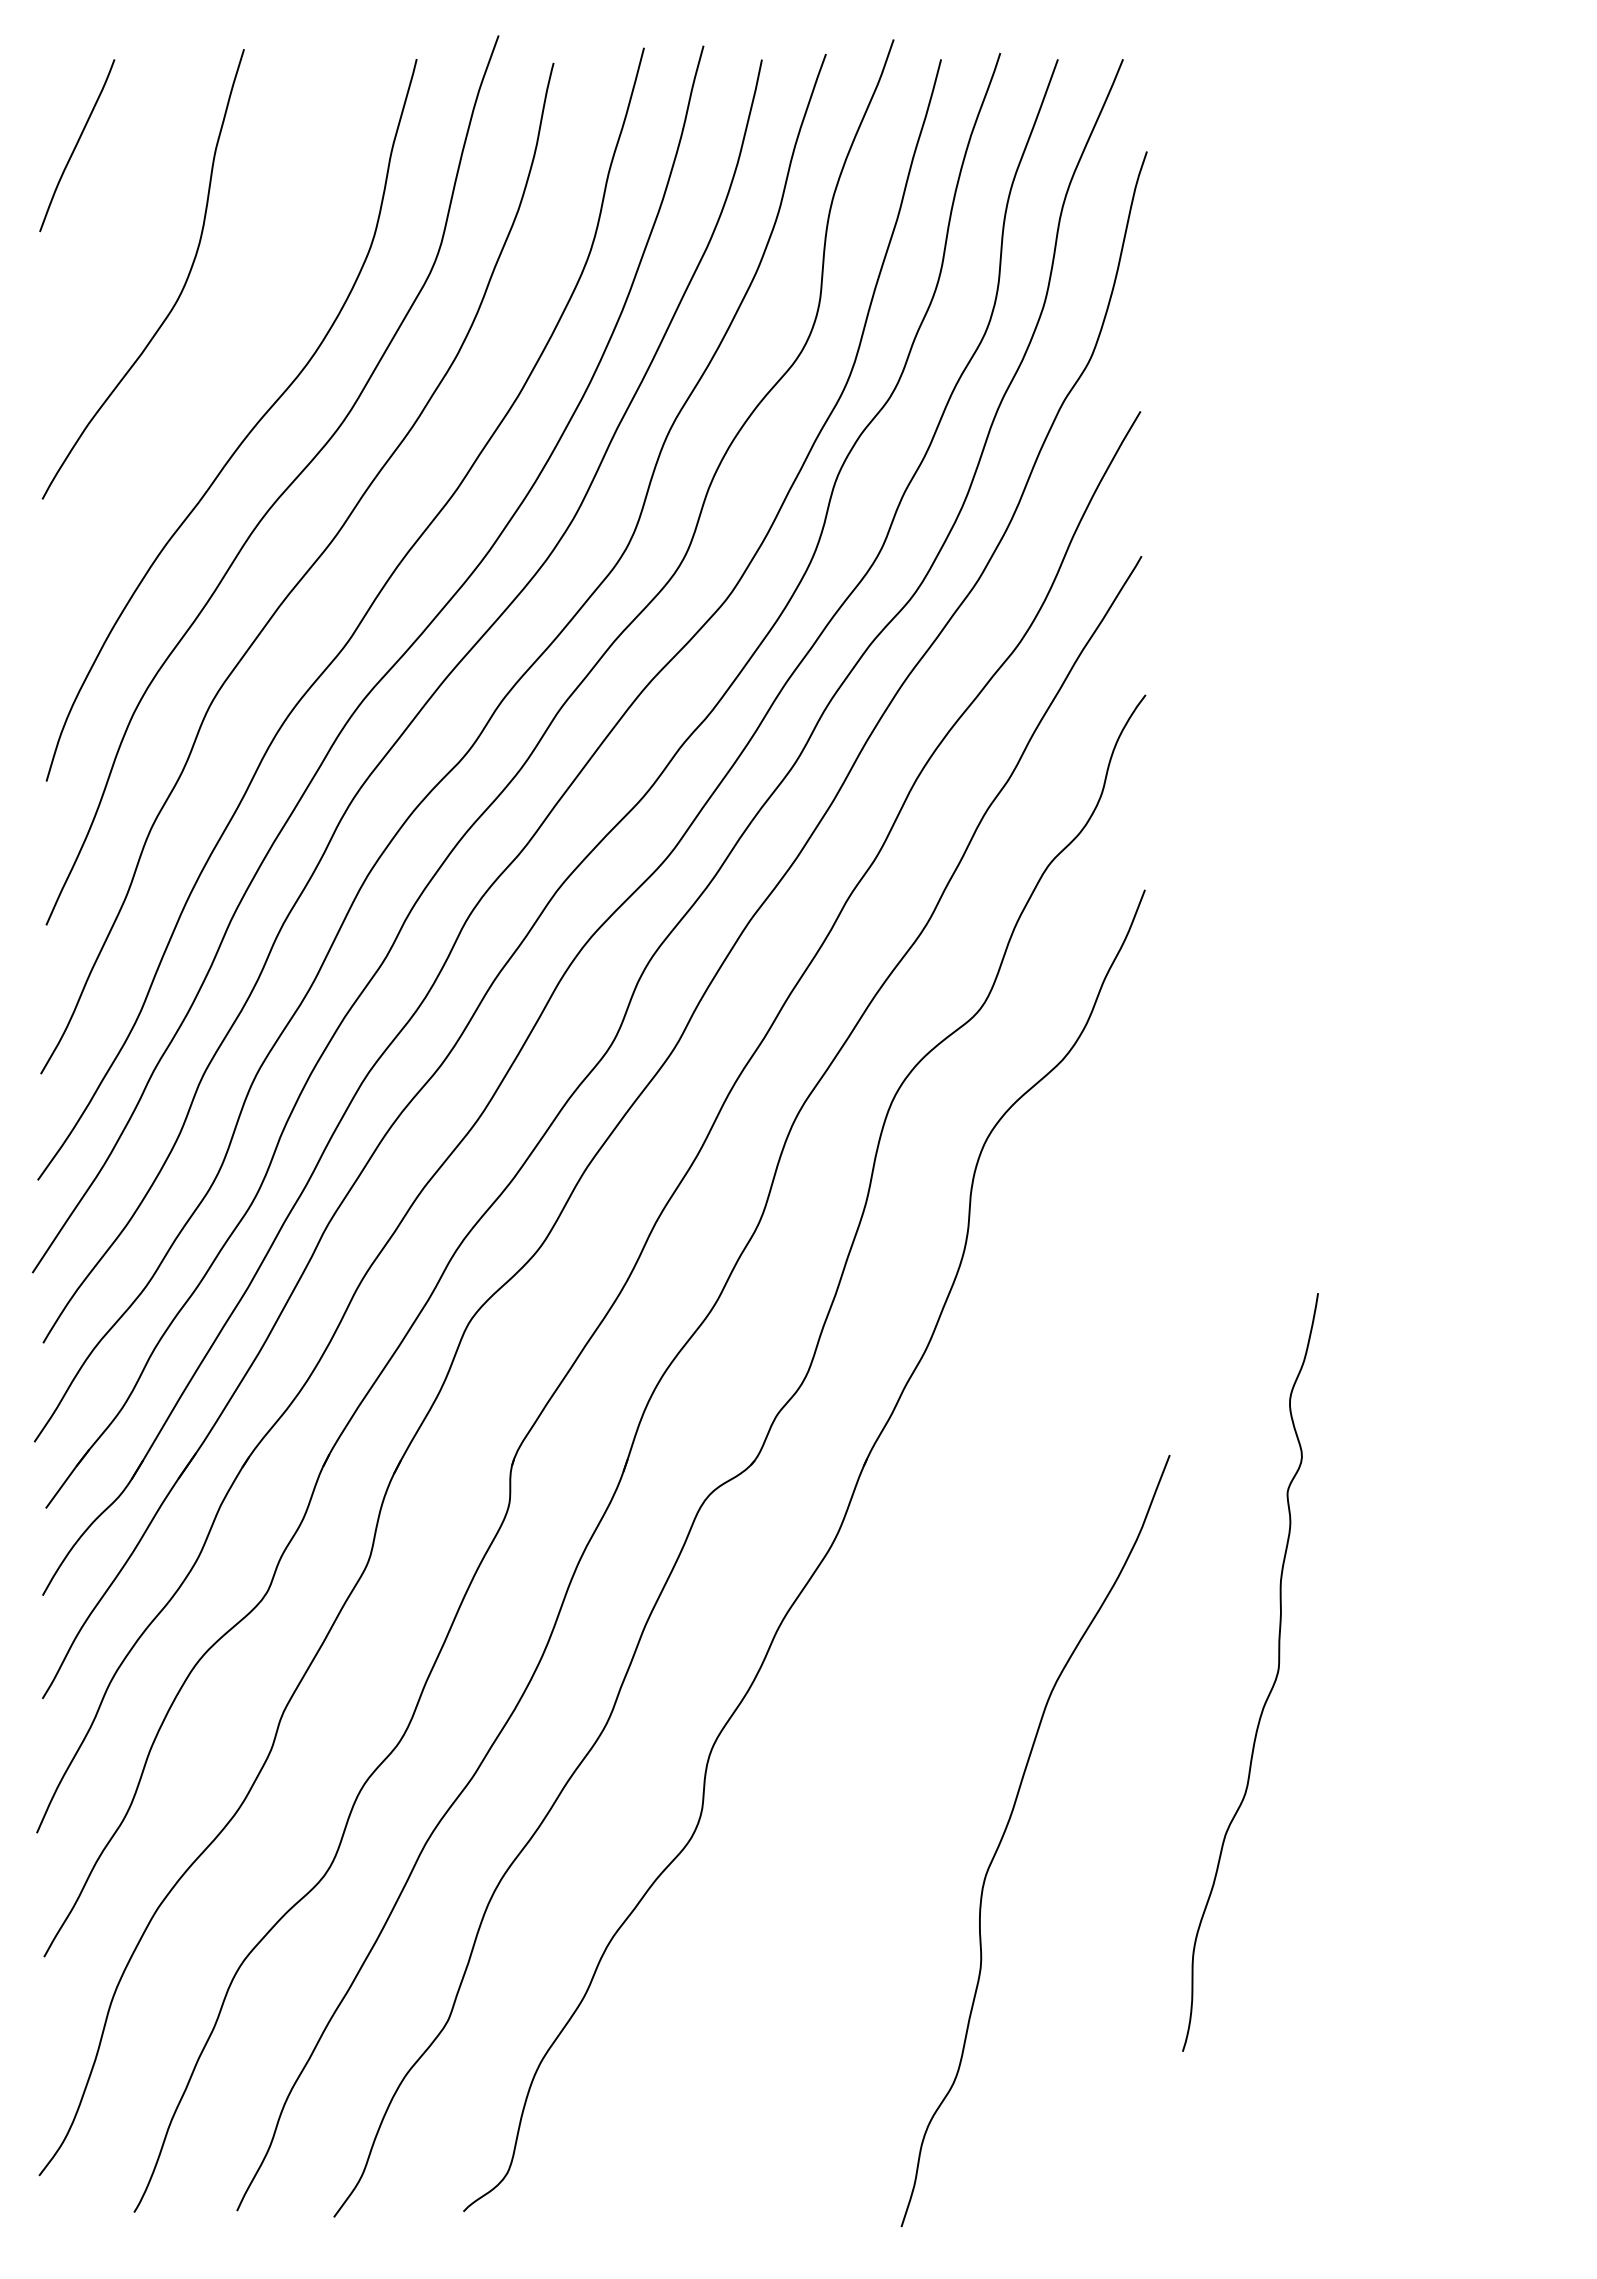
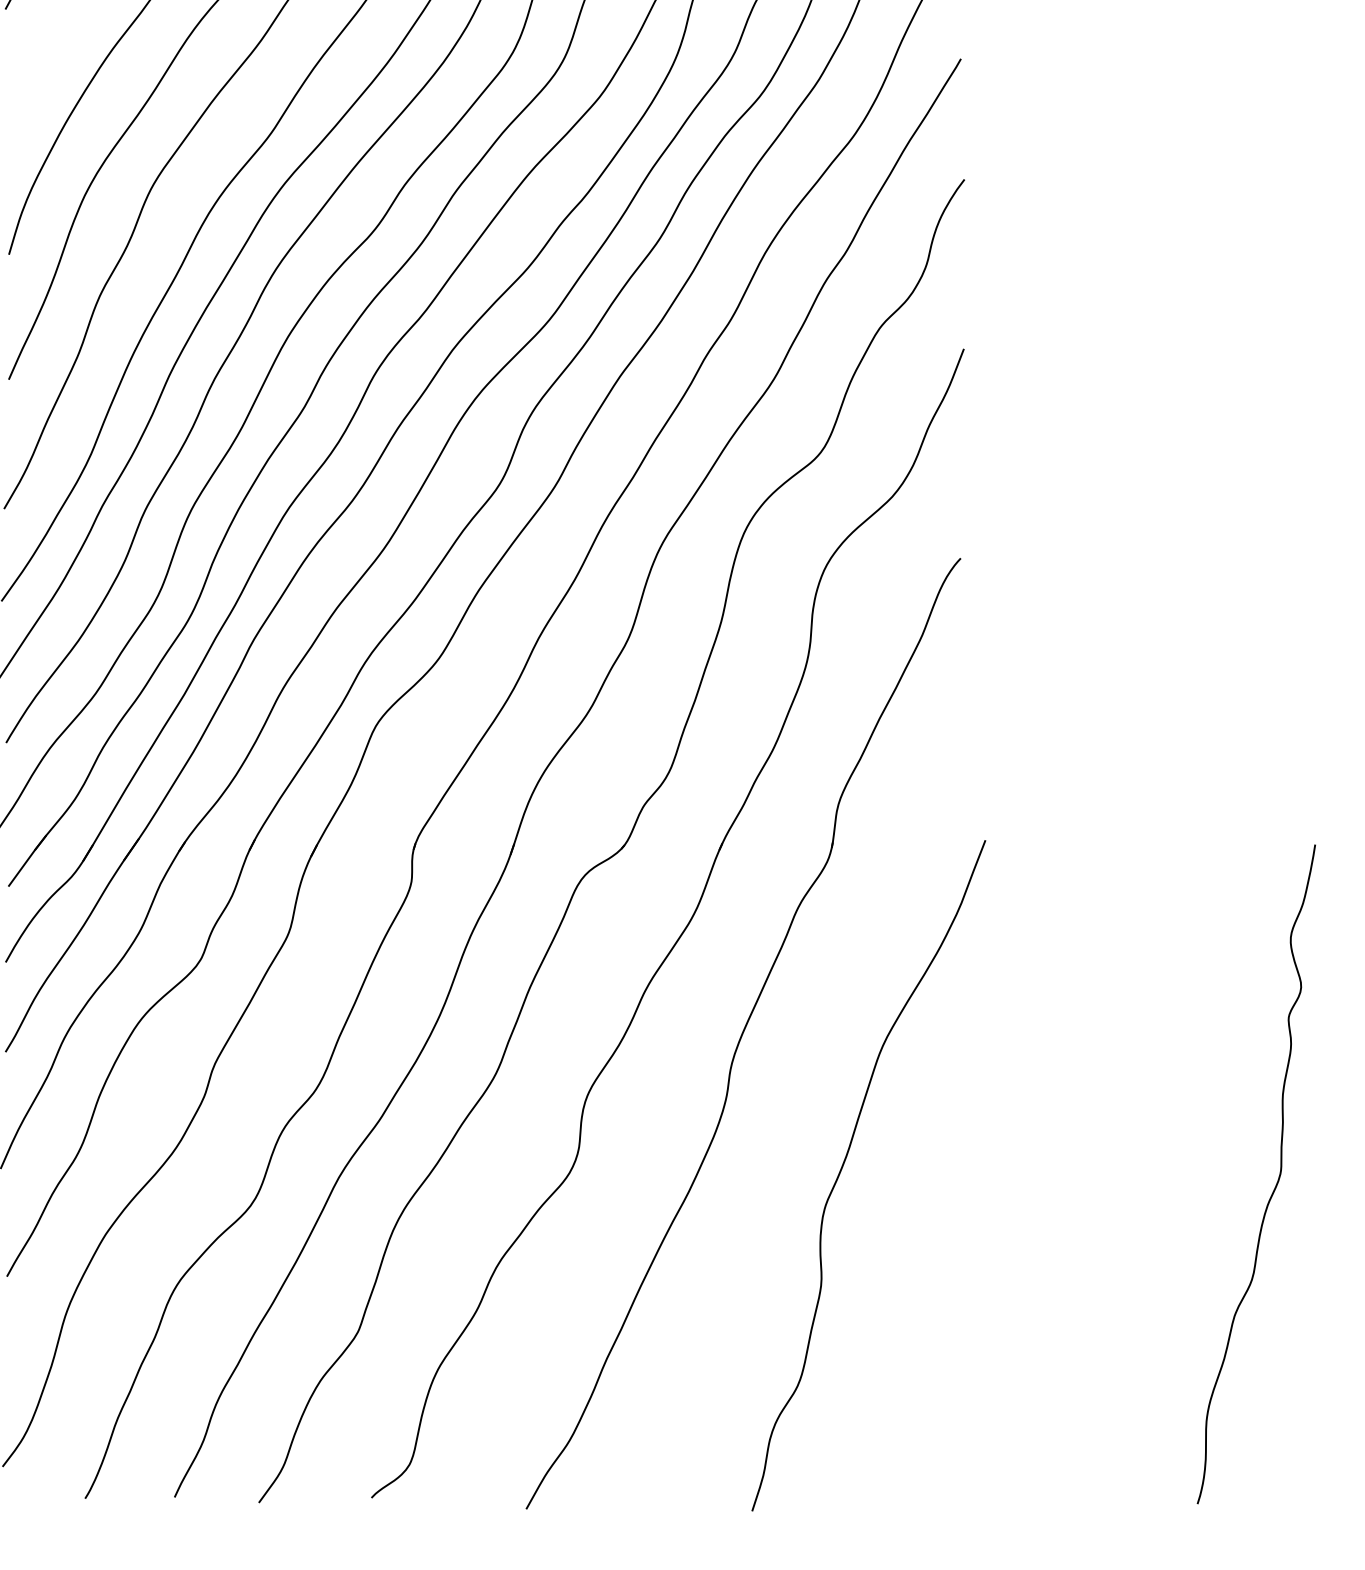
part: (891, 1677) -> (743, 1033), added
curve: (1273, 1682) -> (1276, 1183), moved

